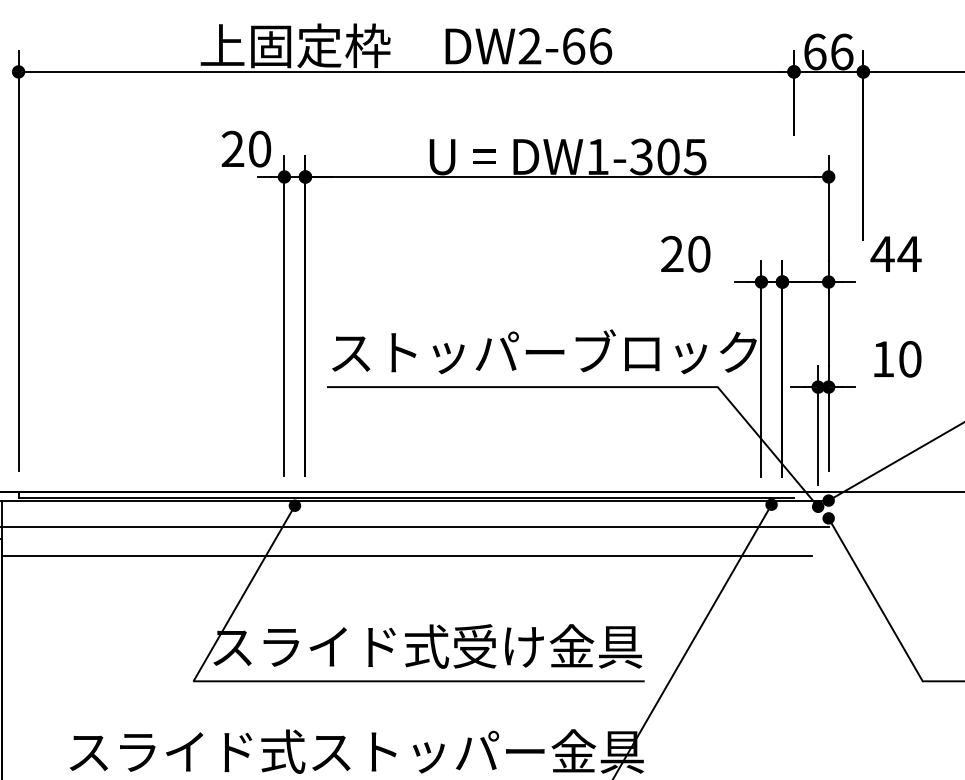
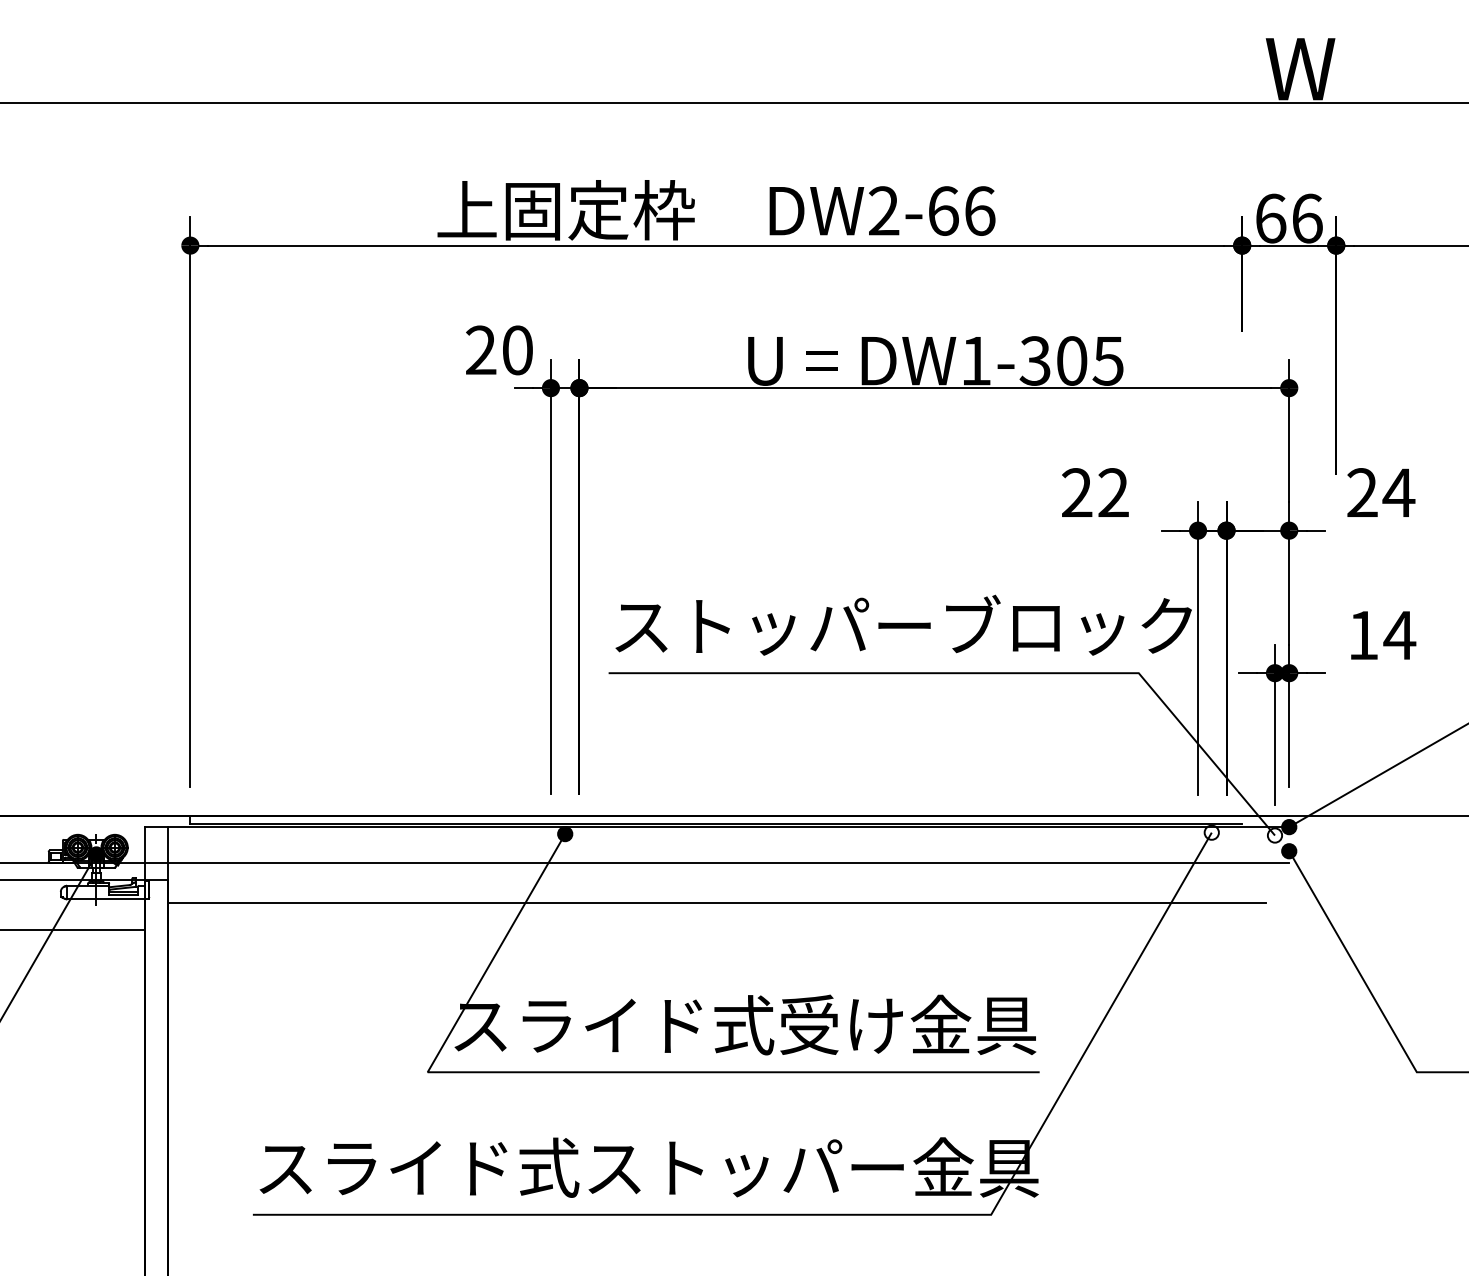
text: (699, 253) -> (1113, 492), 20 -> 22
text: (881, 253) -> (1361, 492), 44 -> 24
text: (909, 359) -> (1399, 635), 10 -> 14
fill: (771, 504) -> (1211, 832), removed
fill: (817, 506) -> (1274, 835), removed

